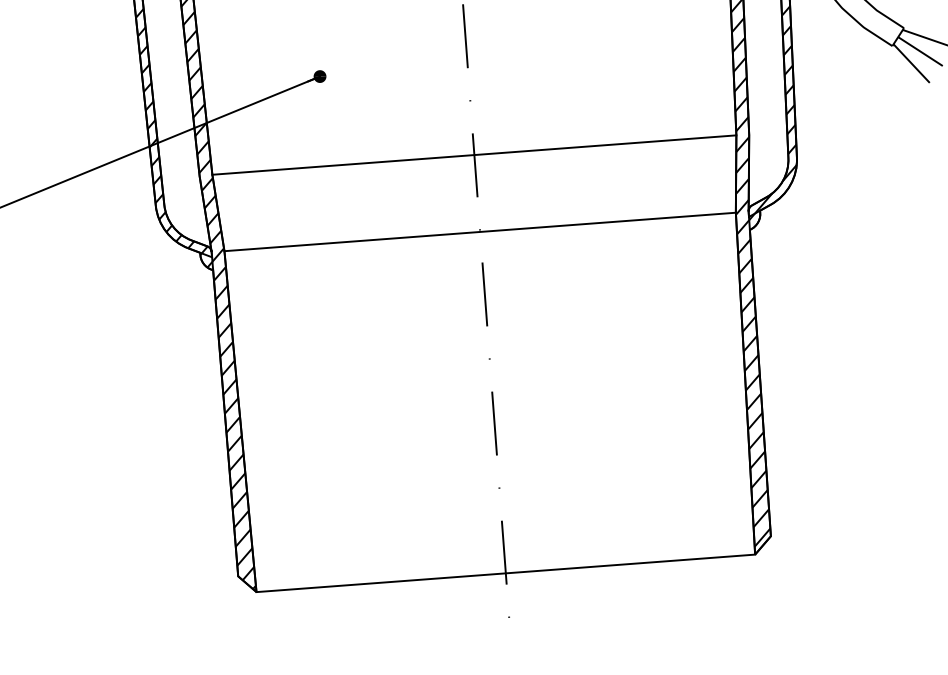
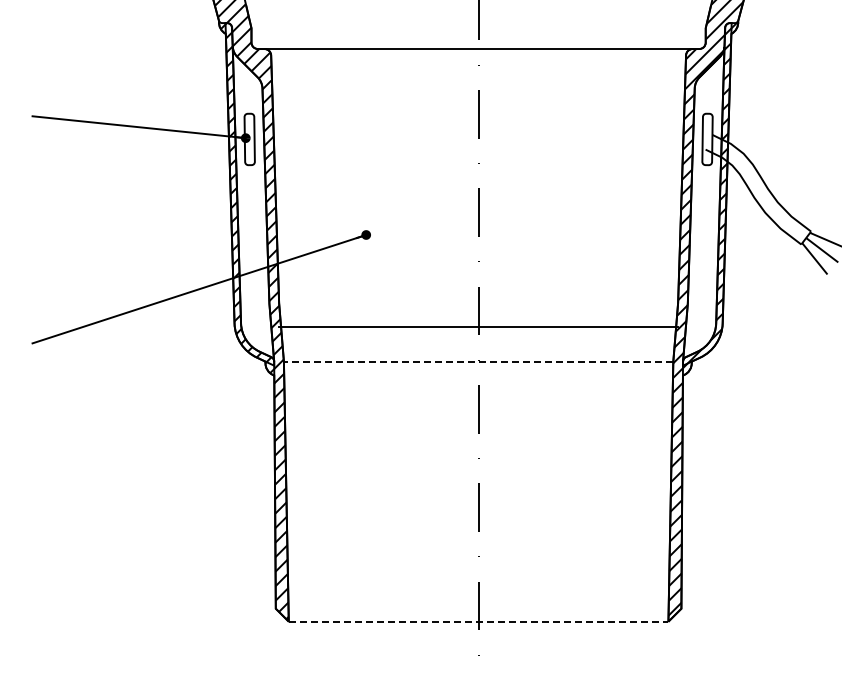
line: (474, 155) -> (478, 327), moved
line: (479, 231) -> (478, 361), solid -> dashed
line: (505, 573) -> (478, 621), solid -> dashed

